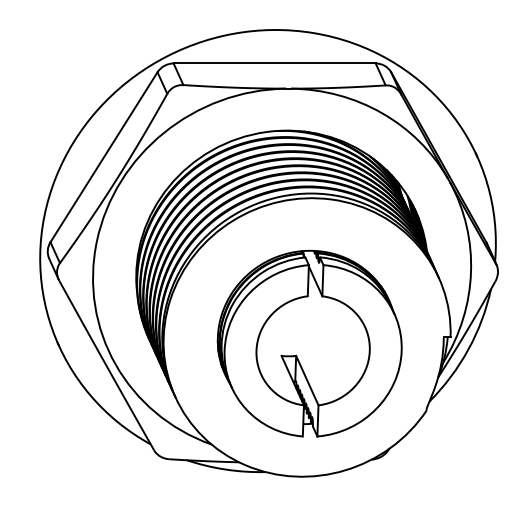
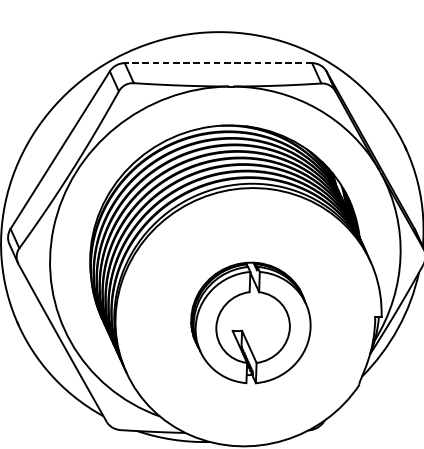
line: (274, 63) -> (218, 63), solid -> dashed
part: (309, 343) -> (250, 322), size x0.7

